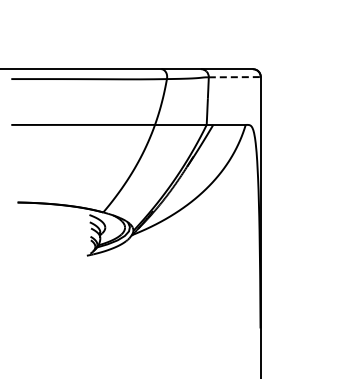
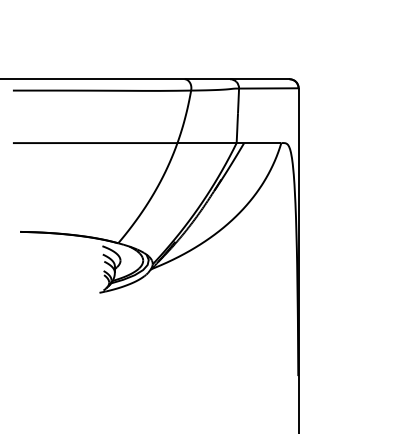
line: (235, 77) -> (269, 88), dashed -> solid

